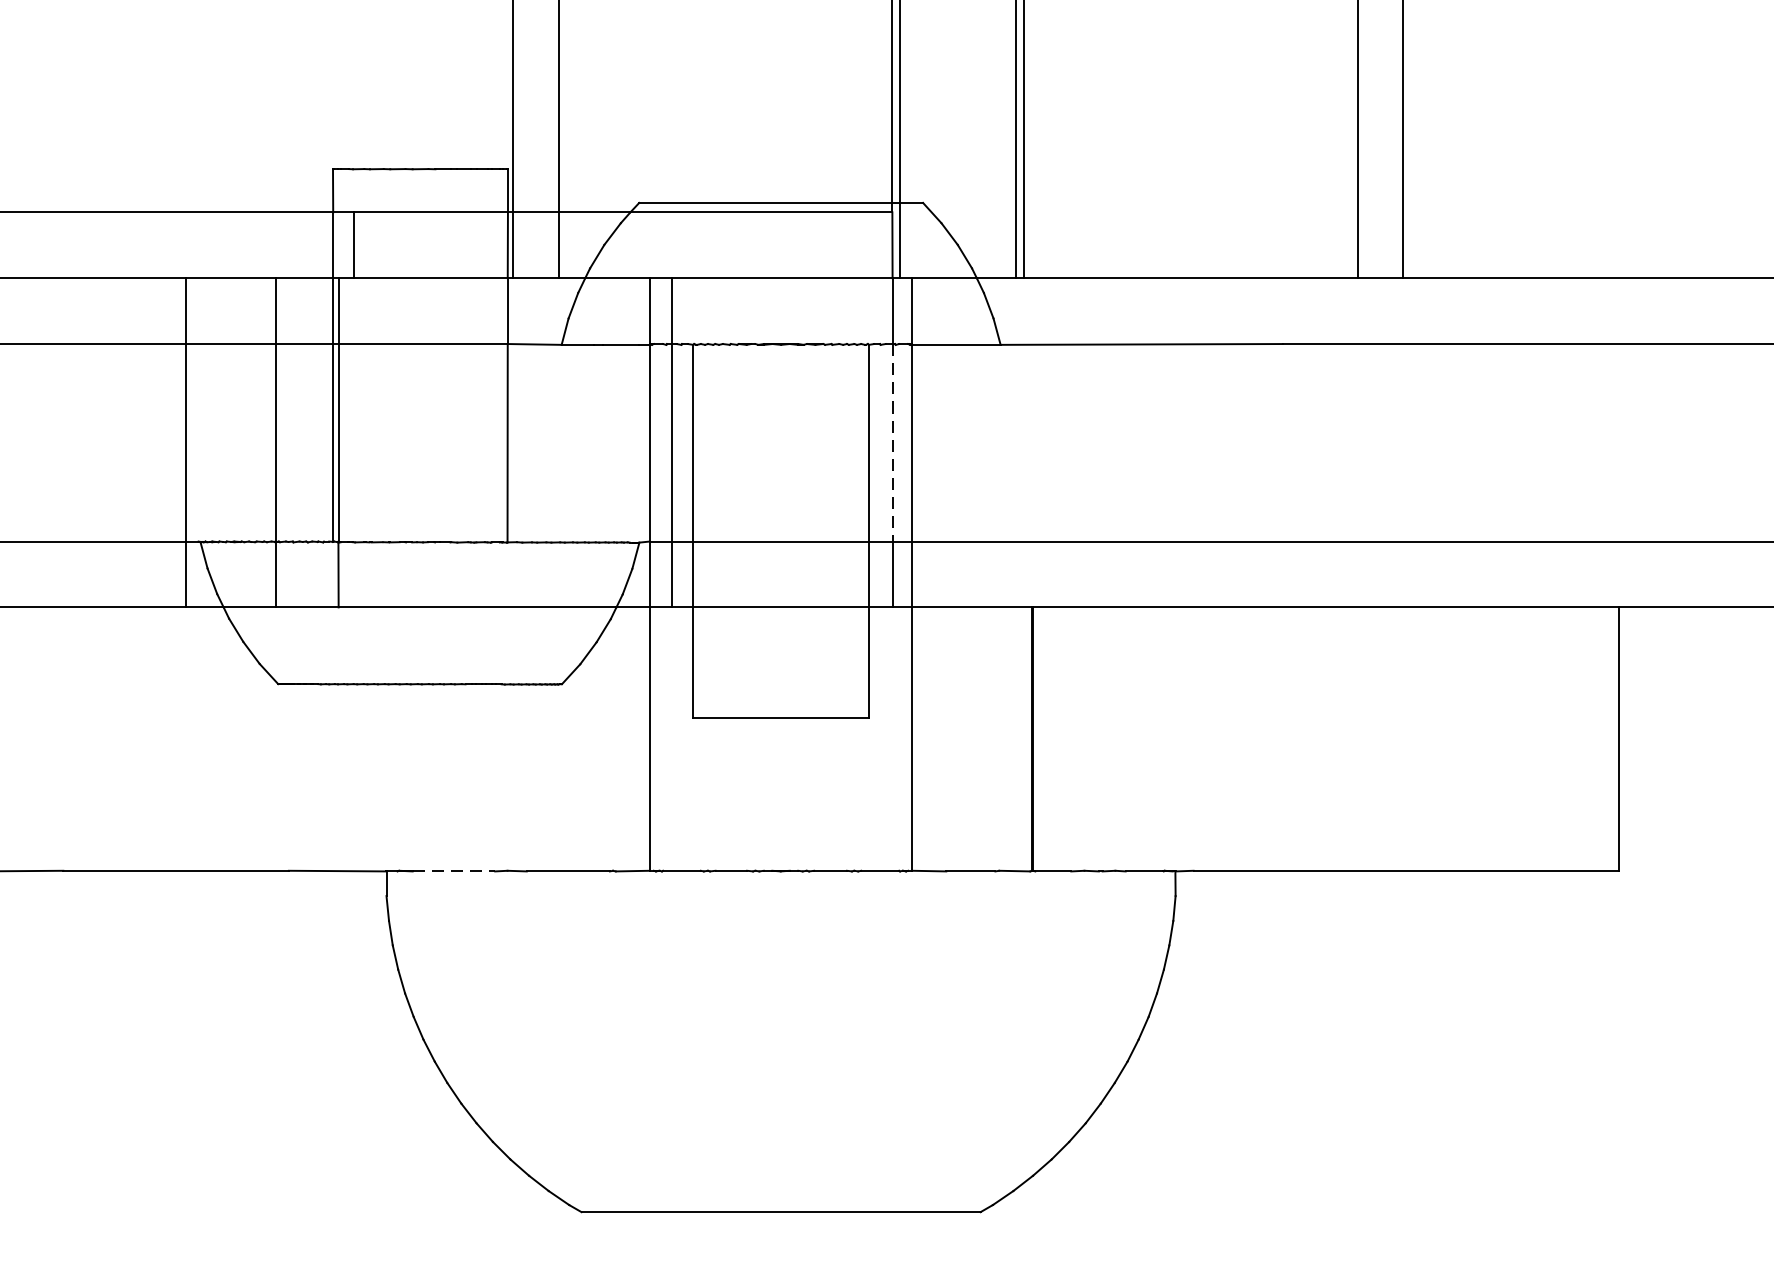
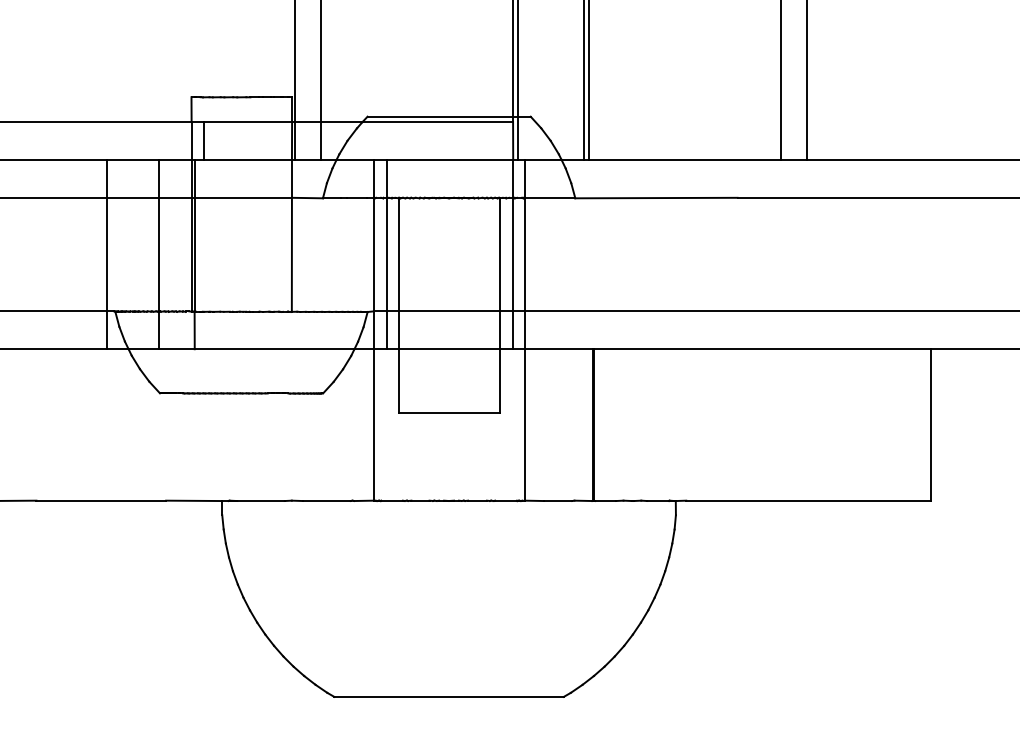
line: (893, 442) -> (513, 254), dashed -> solid
line: (454, 872) -> (261, 501), dashed -> solid

